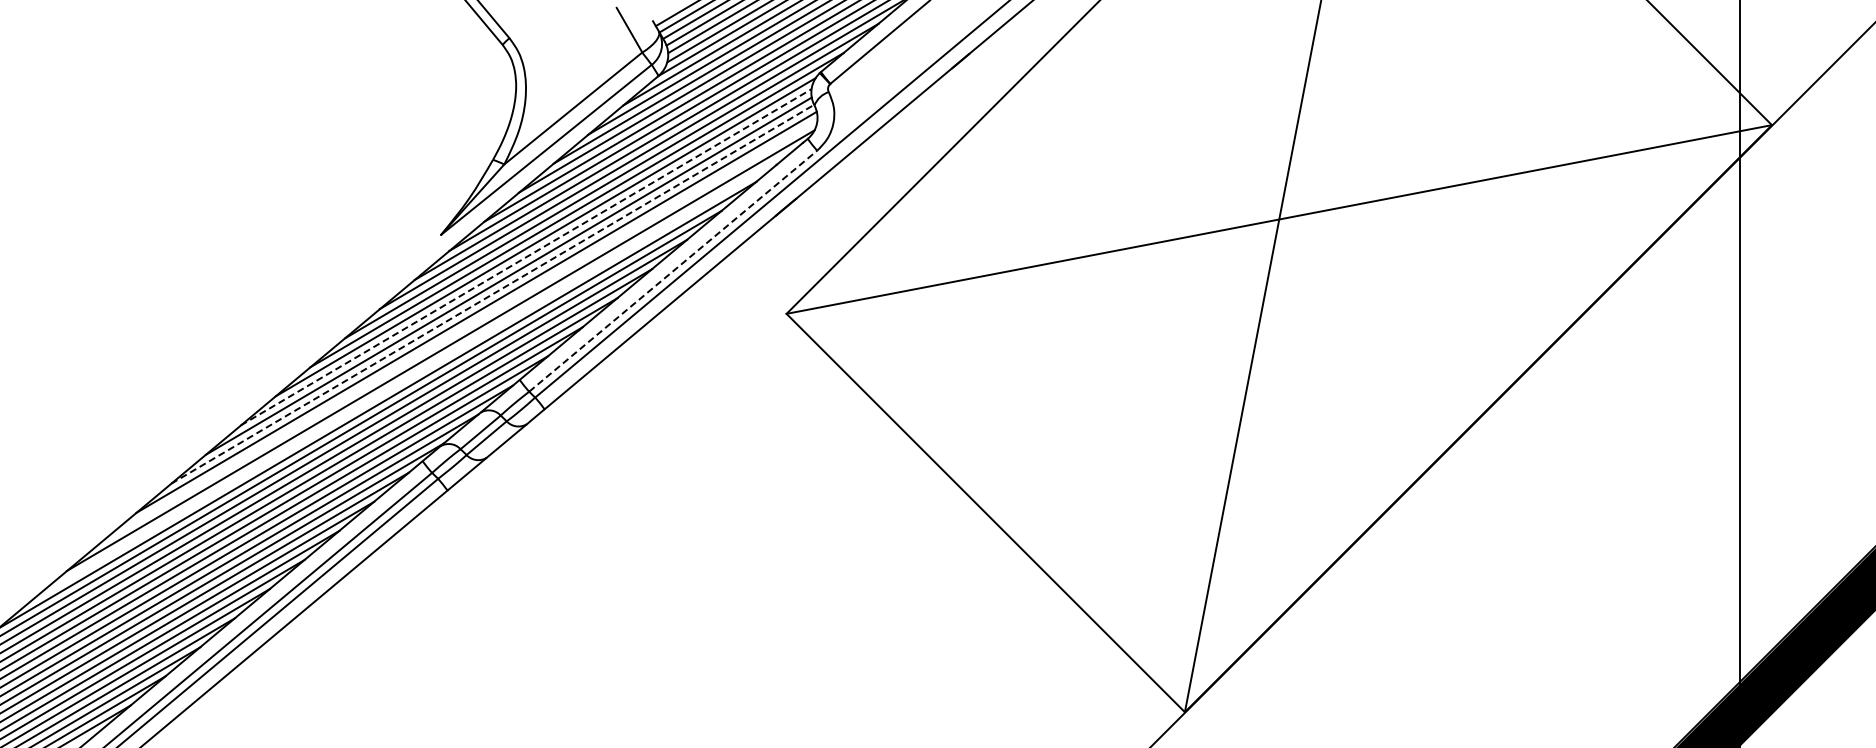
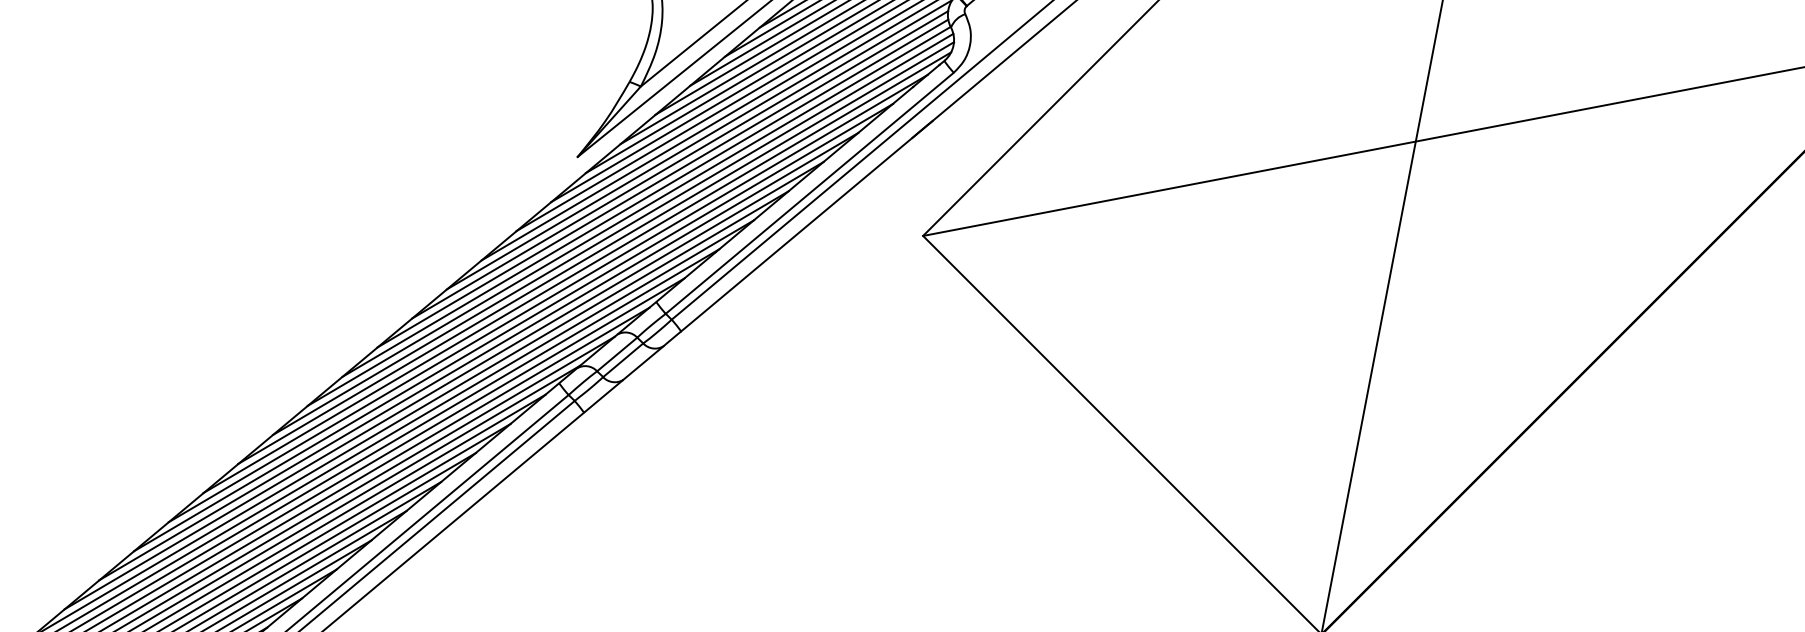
line: (526, 257) -> (663, 179), dashed -> solid
line: (673, 271) -> (810, 193), dashed -> solid
line: (493, 294) -> (630, 216), dashed -> solid
line: (459, 330) -> (596, 252), added
line: (411, 376) -> (548, 298), added

